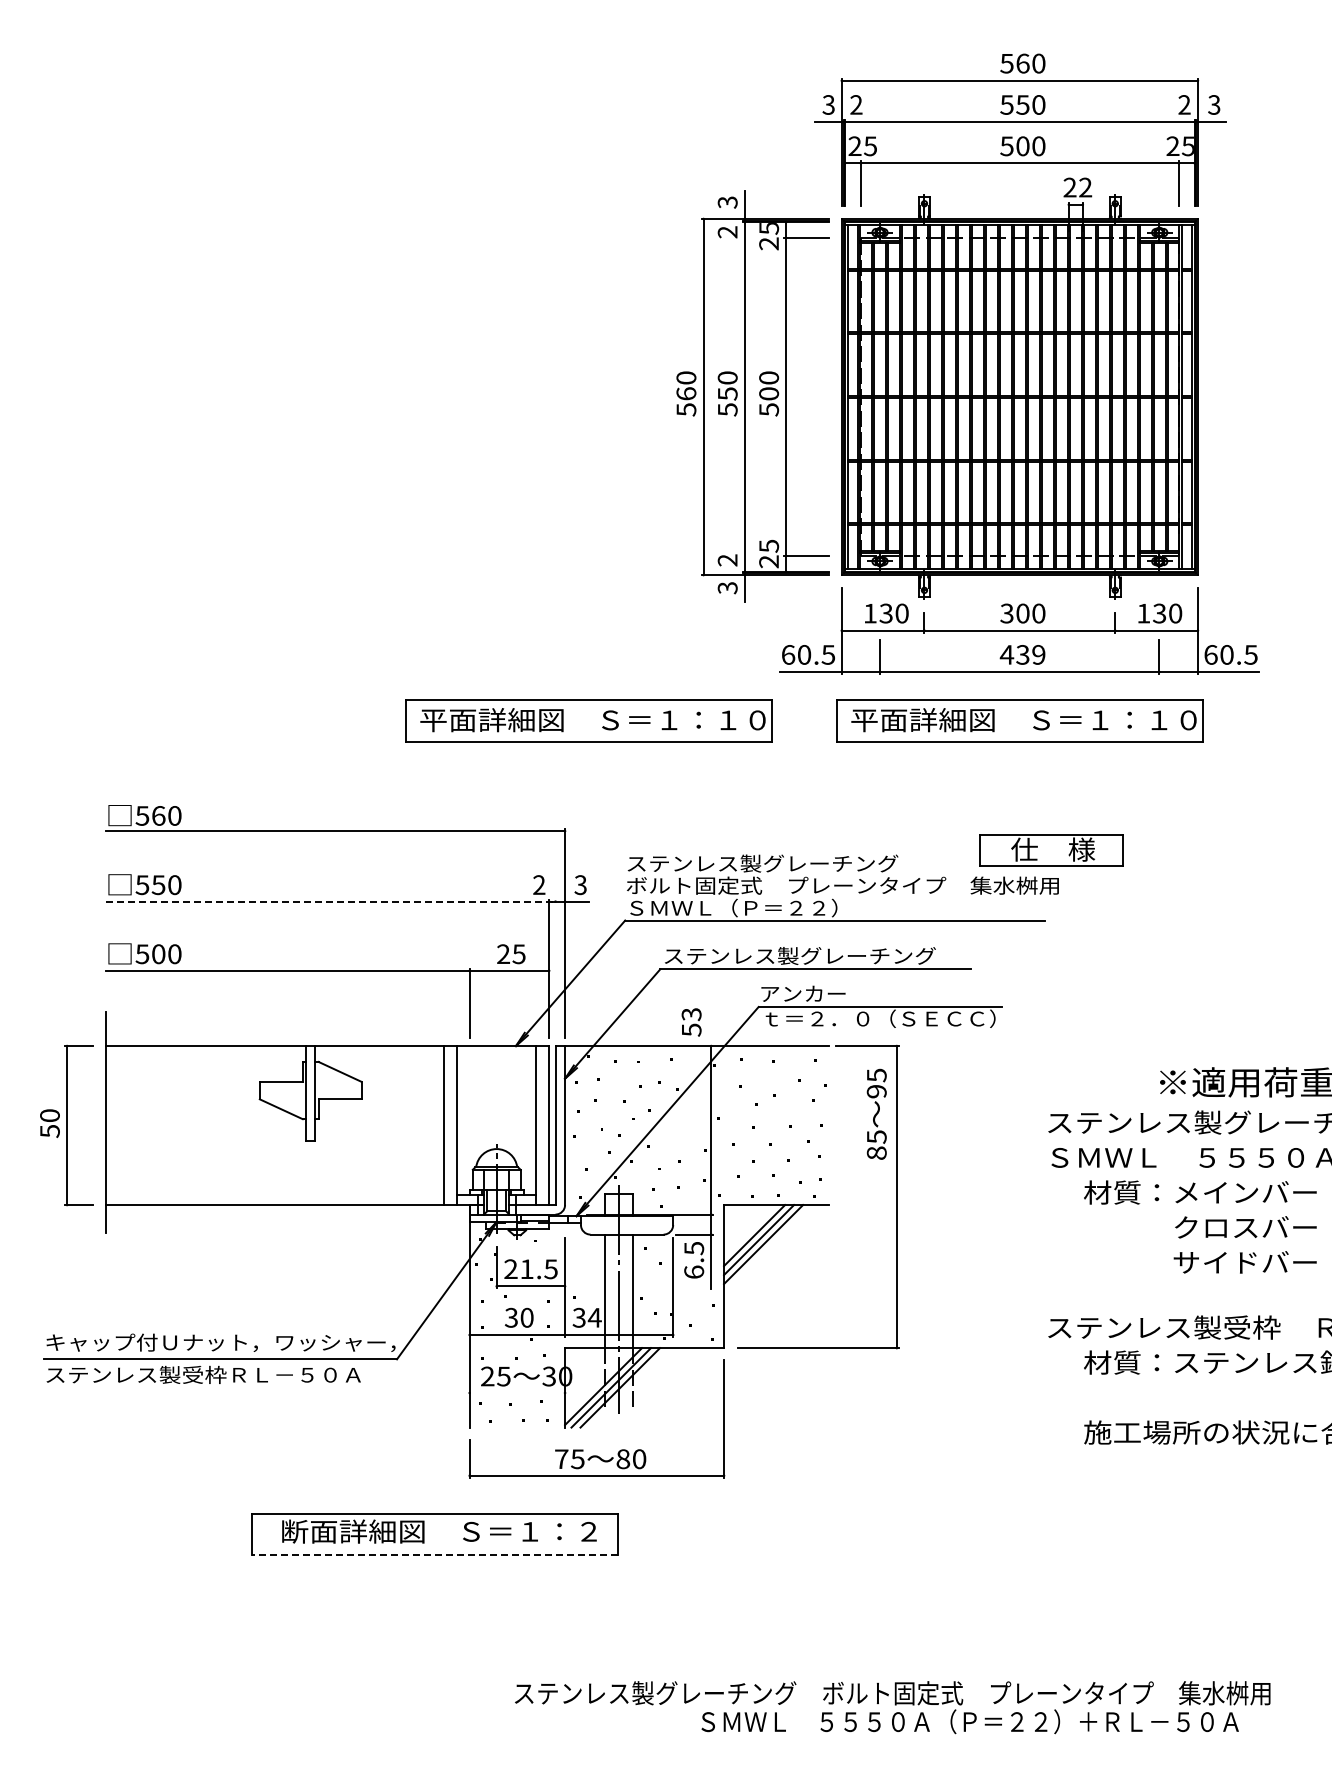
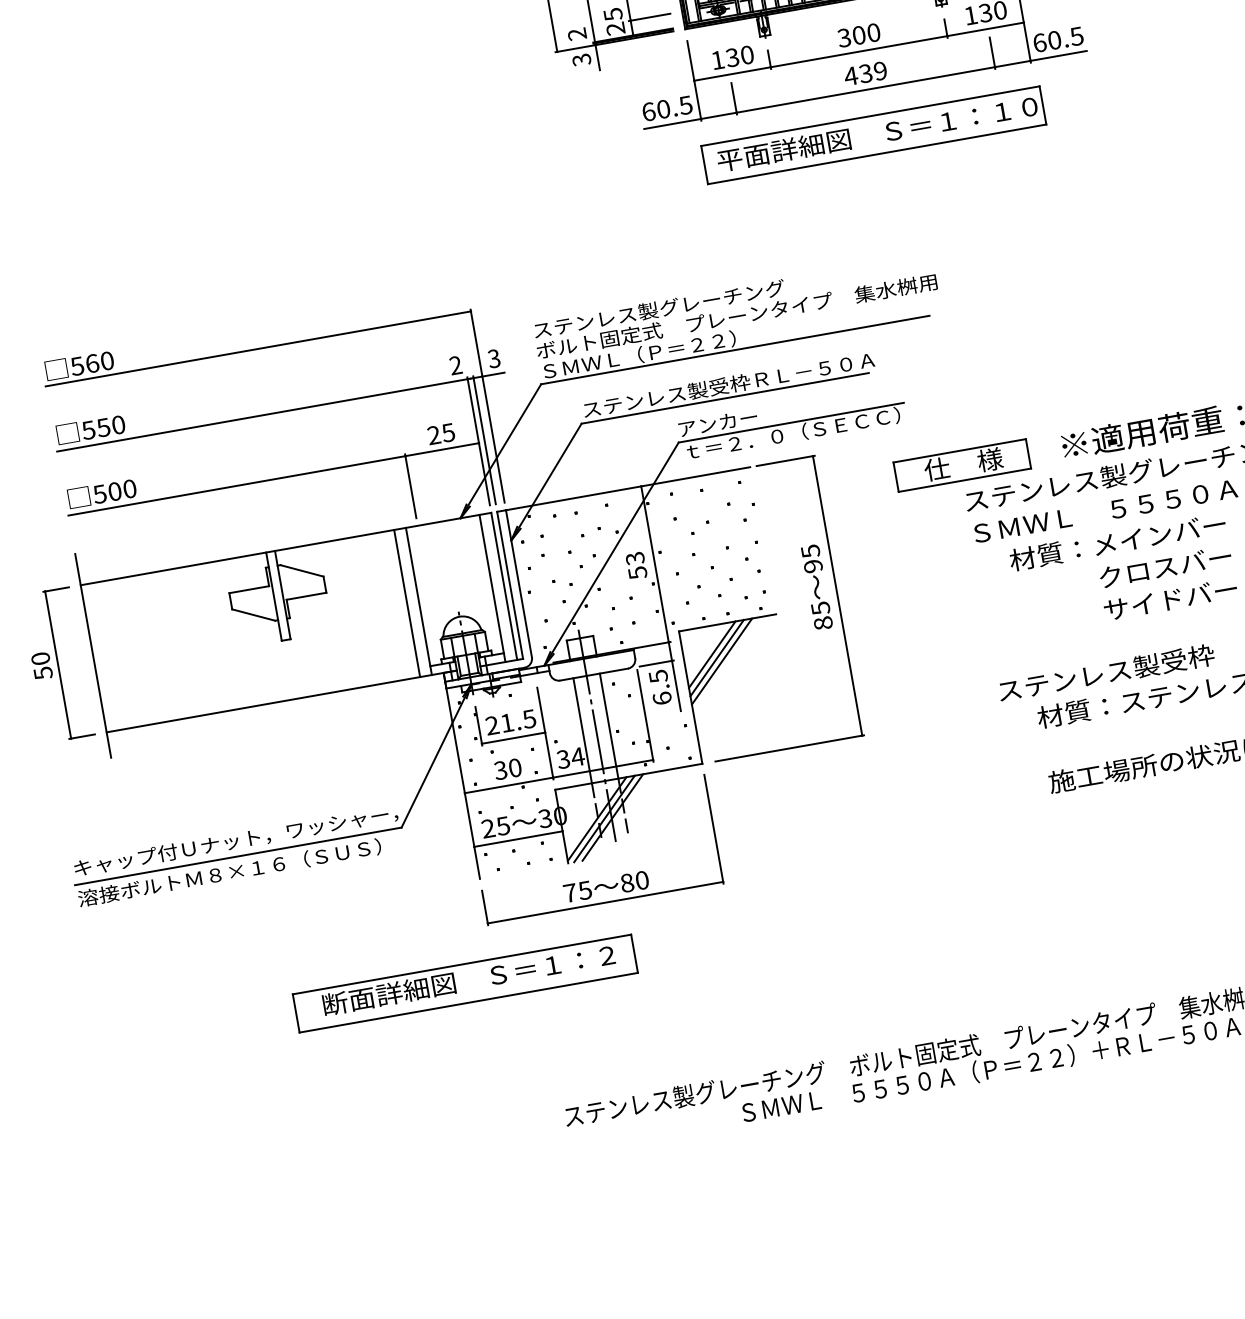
part: (588, 720) -> (474, 205), removed
part: (1051, 850) -> (962, 465), moved
line: (327, 901) -> (262, 415), dashed -> solid
text: (889, 956) -> (791, 374), ステンレス製グレーチング -> ステンレス製受枠ＲＬ－５０Ａ
line: (555, 968) -> (484, 440), added
text: (691, 1022) -> (636, 565), moved
text: (876, 1113) -> (816, 586), moved
text: (208, 1374) -> (229, 872), ステンレス製受枠ＲＬ－５０Ａ -> 溶接ボルトＭ８×１６（ＳＵＳ）
line: (517, 1393) -> (518, 839), added
line: (435, 1555) -> (469, 1002), dashed -> solid

